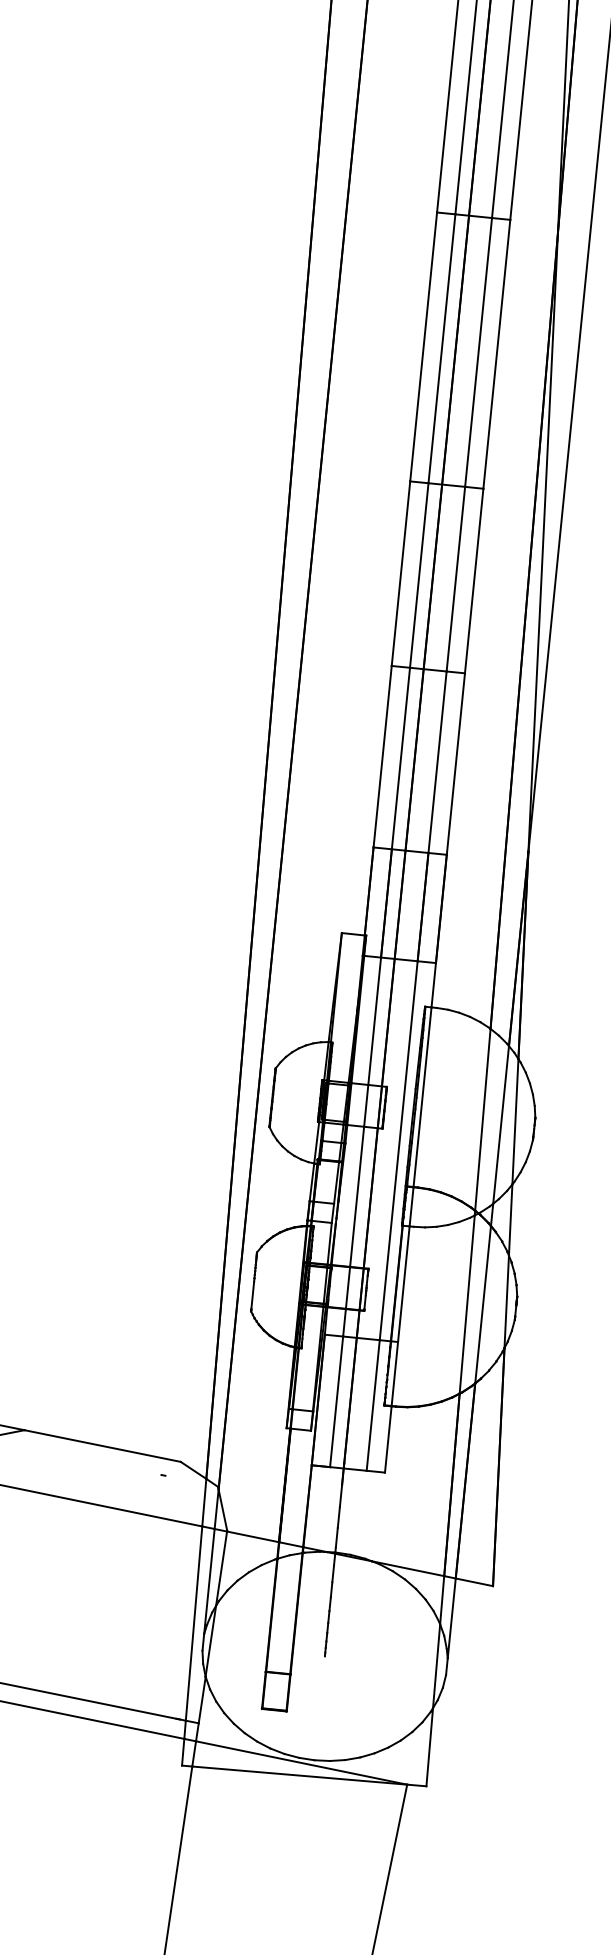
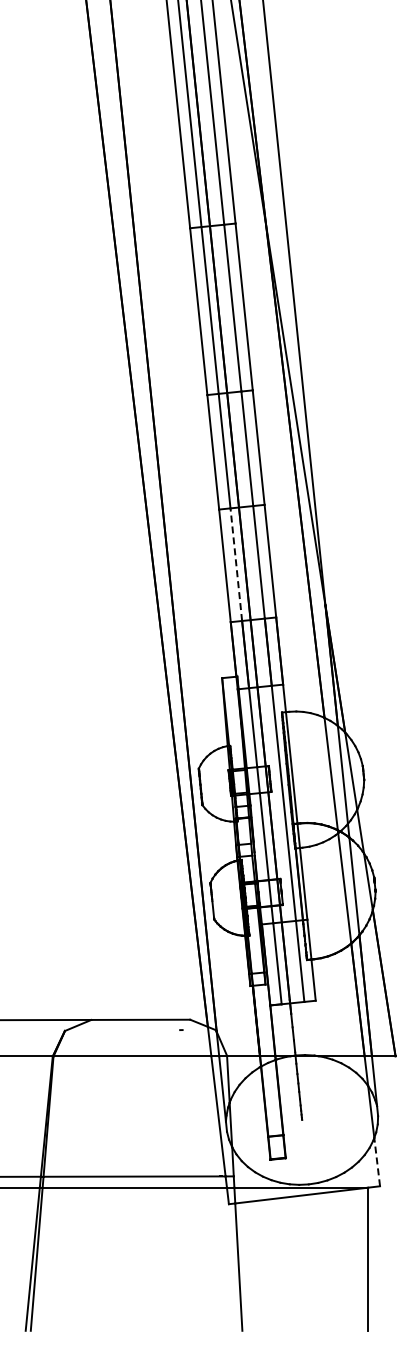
line: (401, 758) -> (236, 564), solid -> dashed
line: (430, 1746) -> (377, 1161), solid -> dashed

